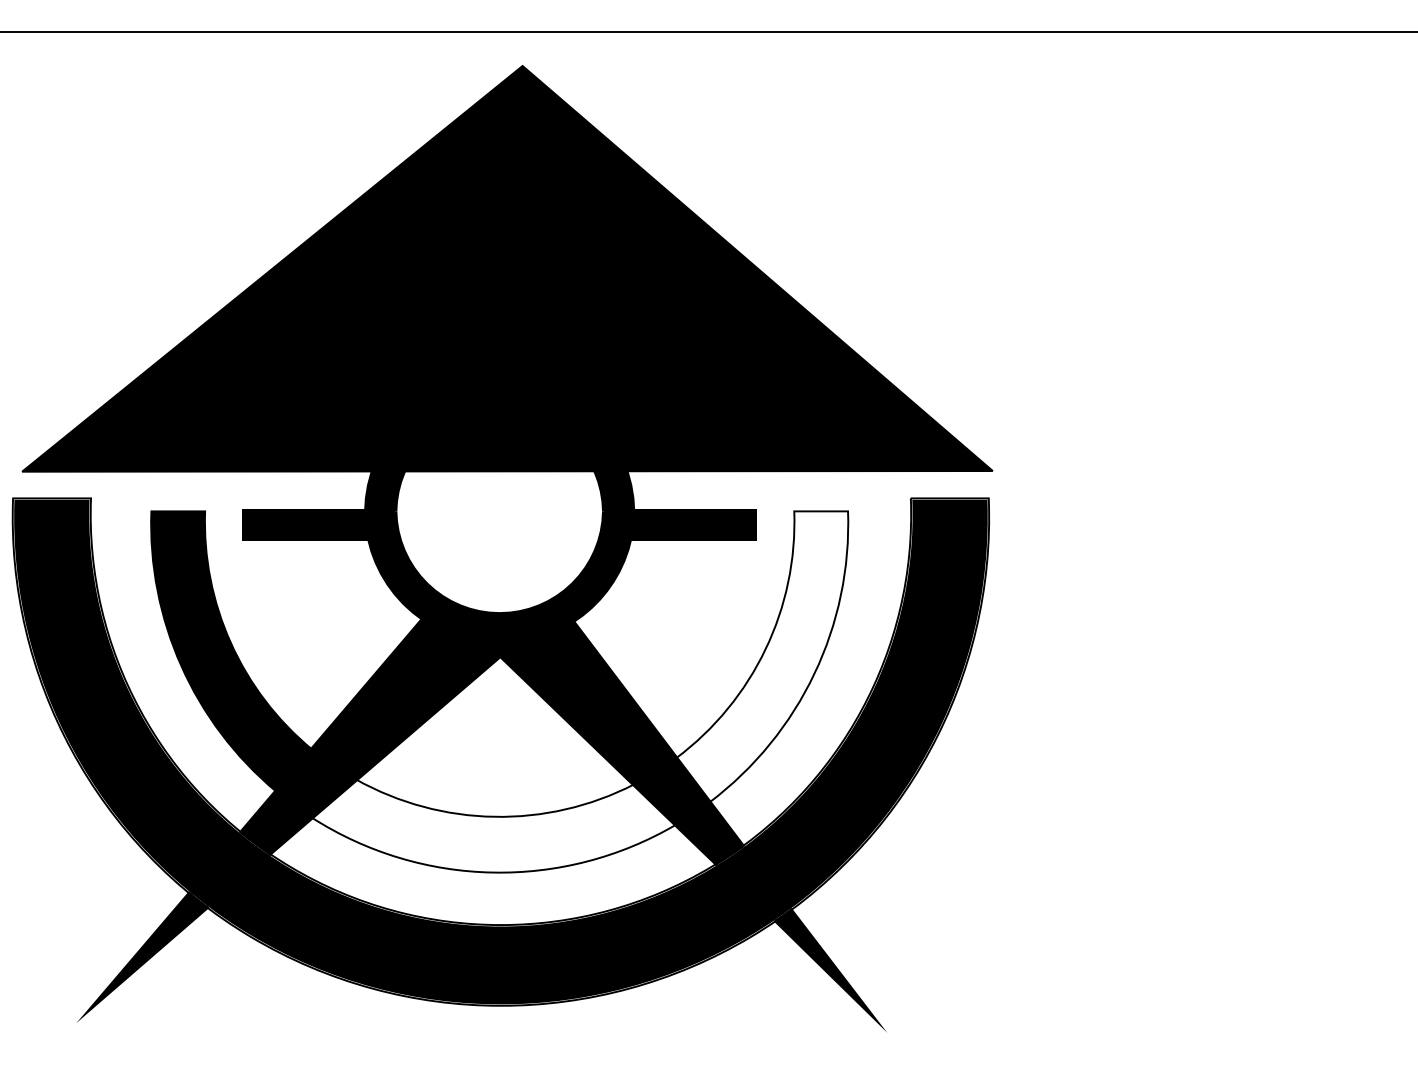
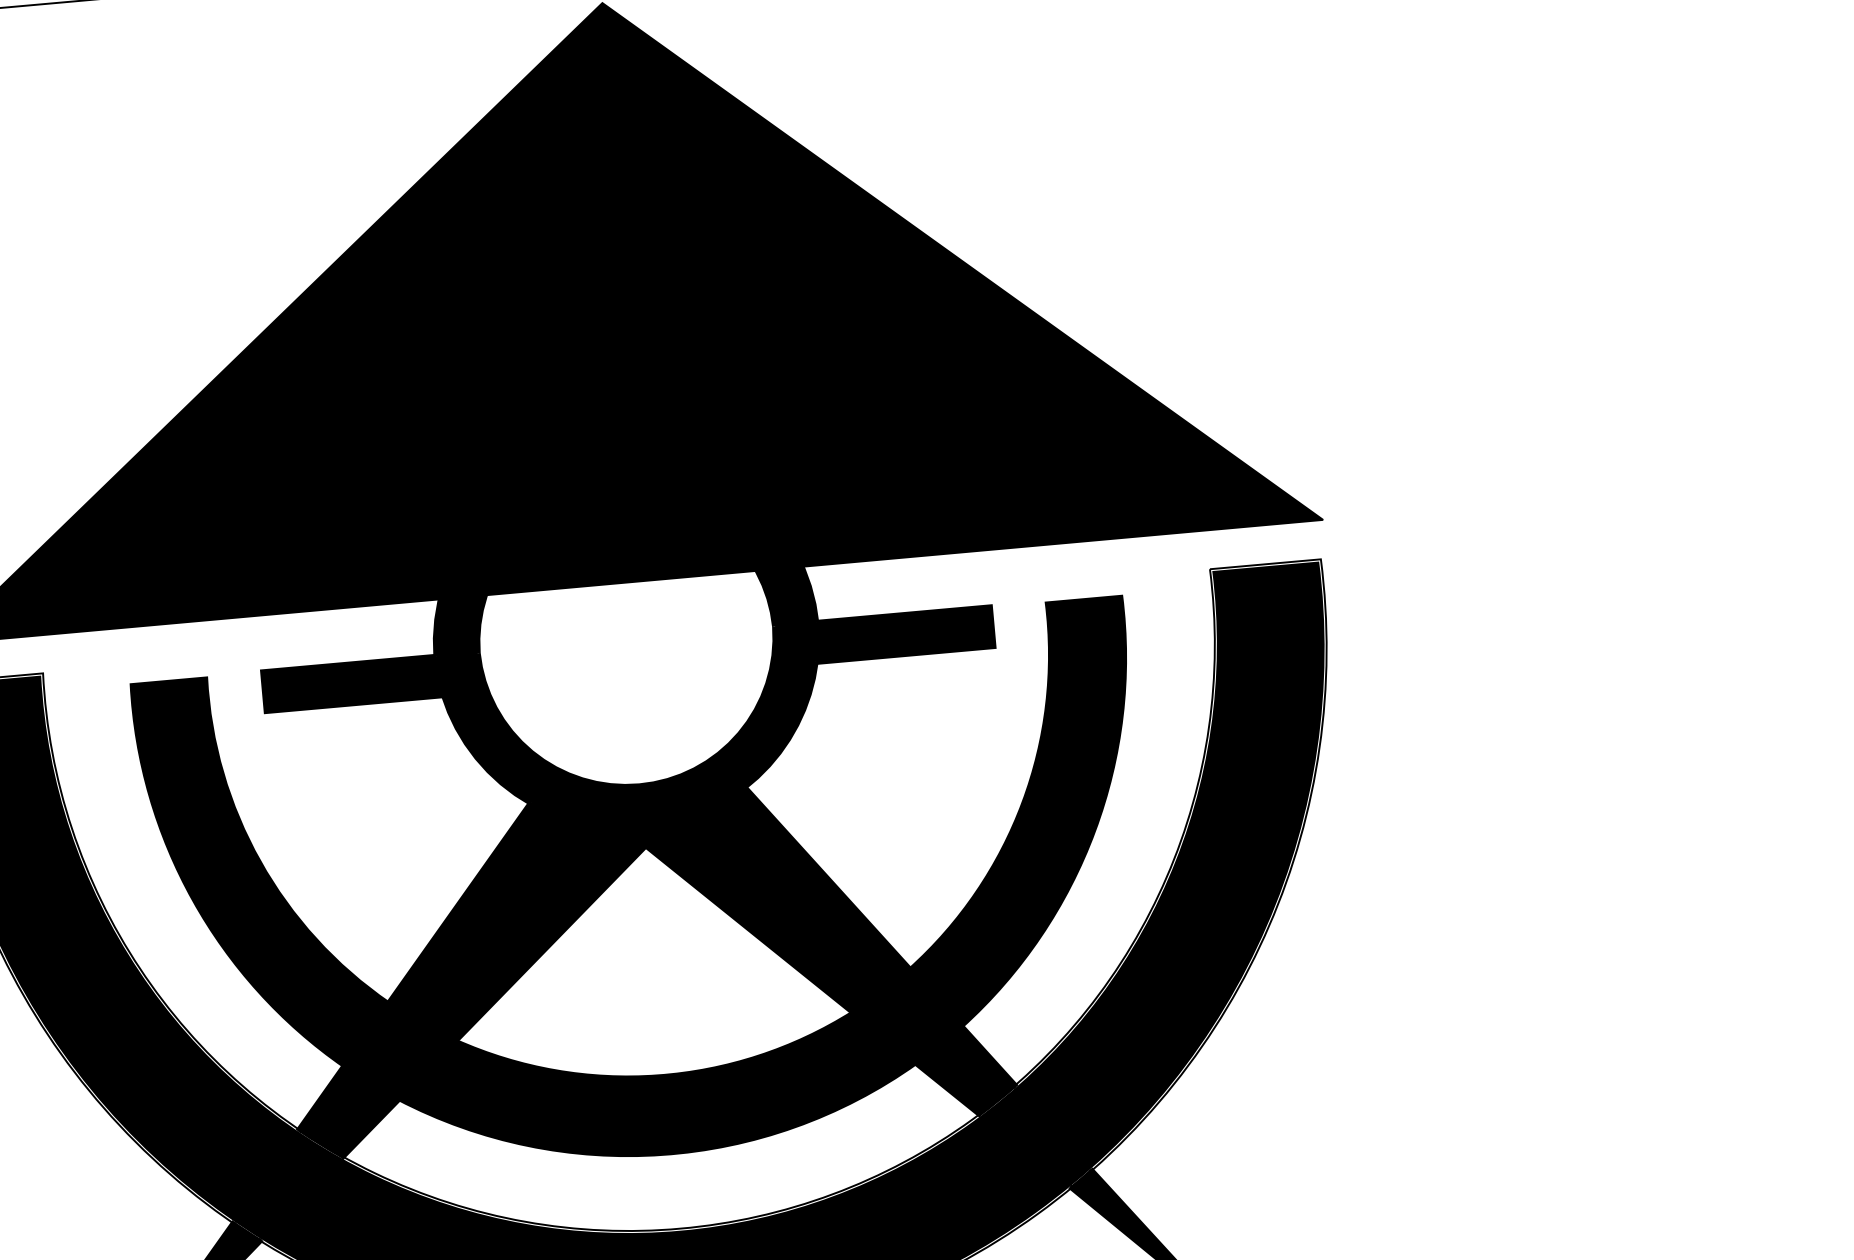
fill: (762, 656) -> (1018, 813), added
fill: (493, 825) -> (657, 1087), added

